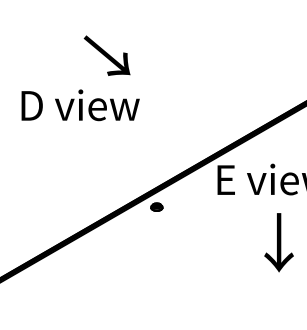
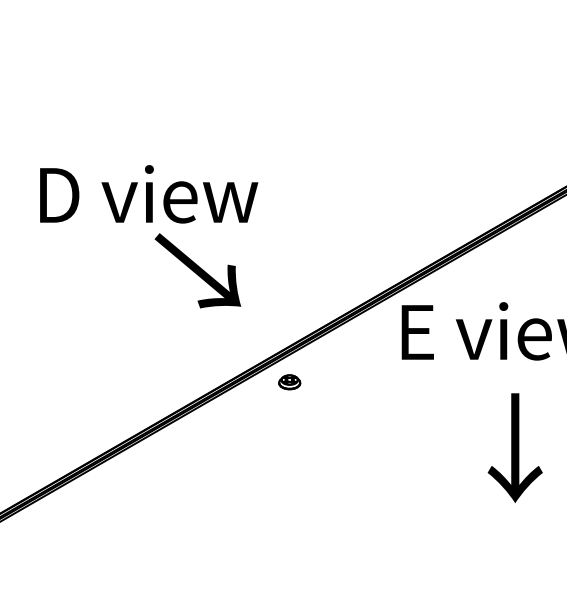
text: (106, 55) -> (196, 270), moved

